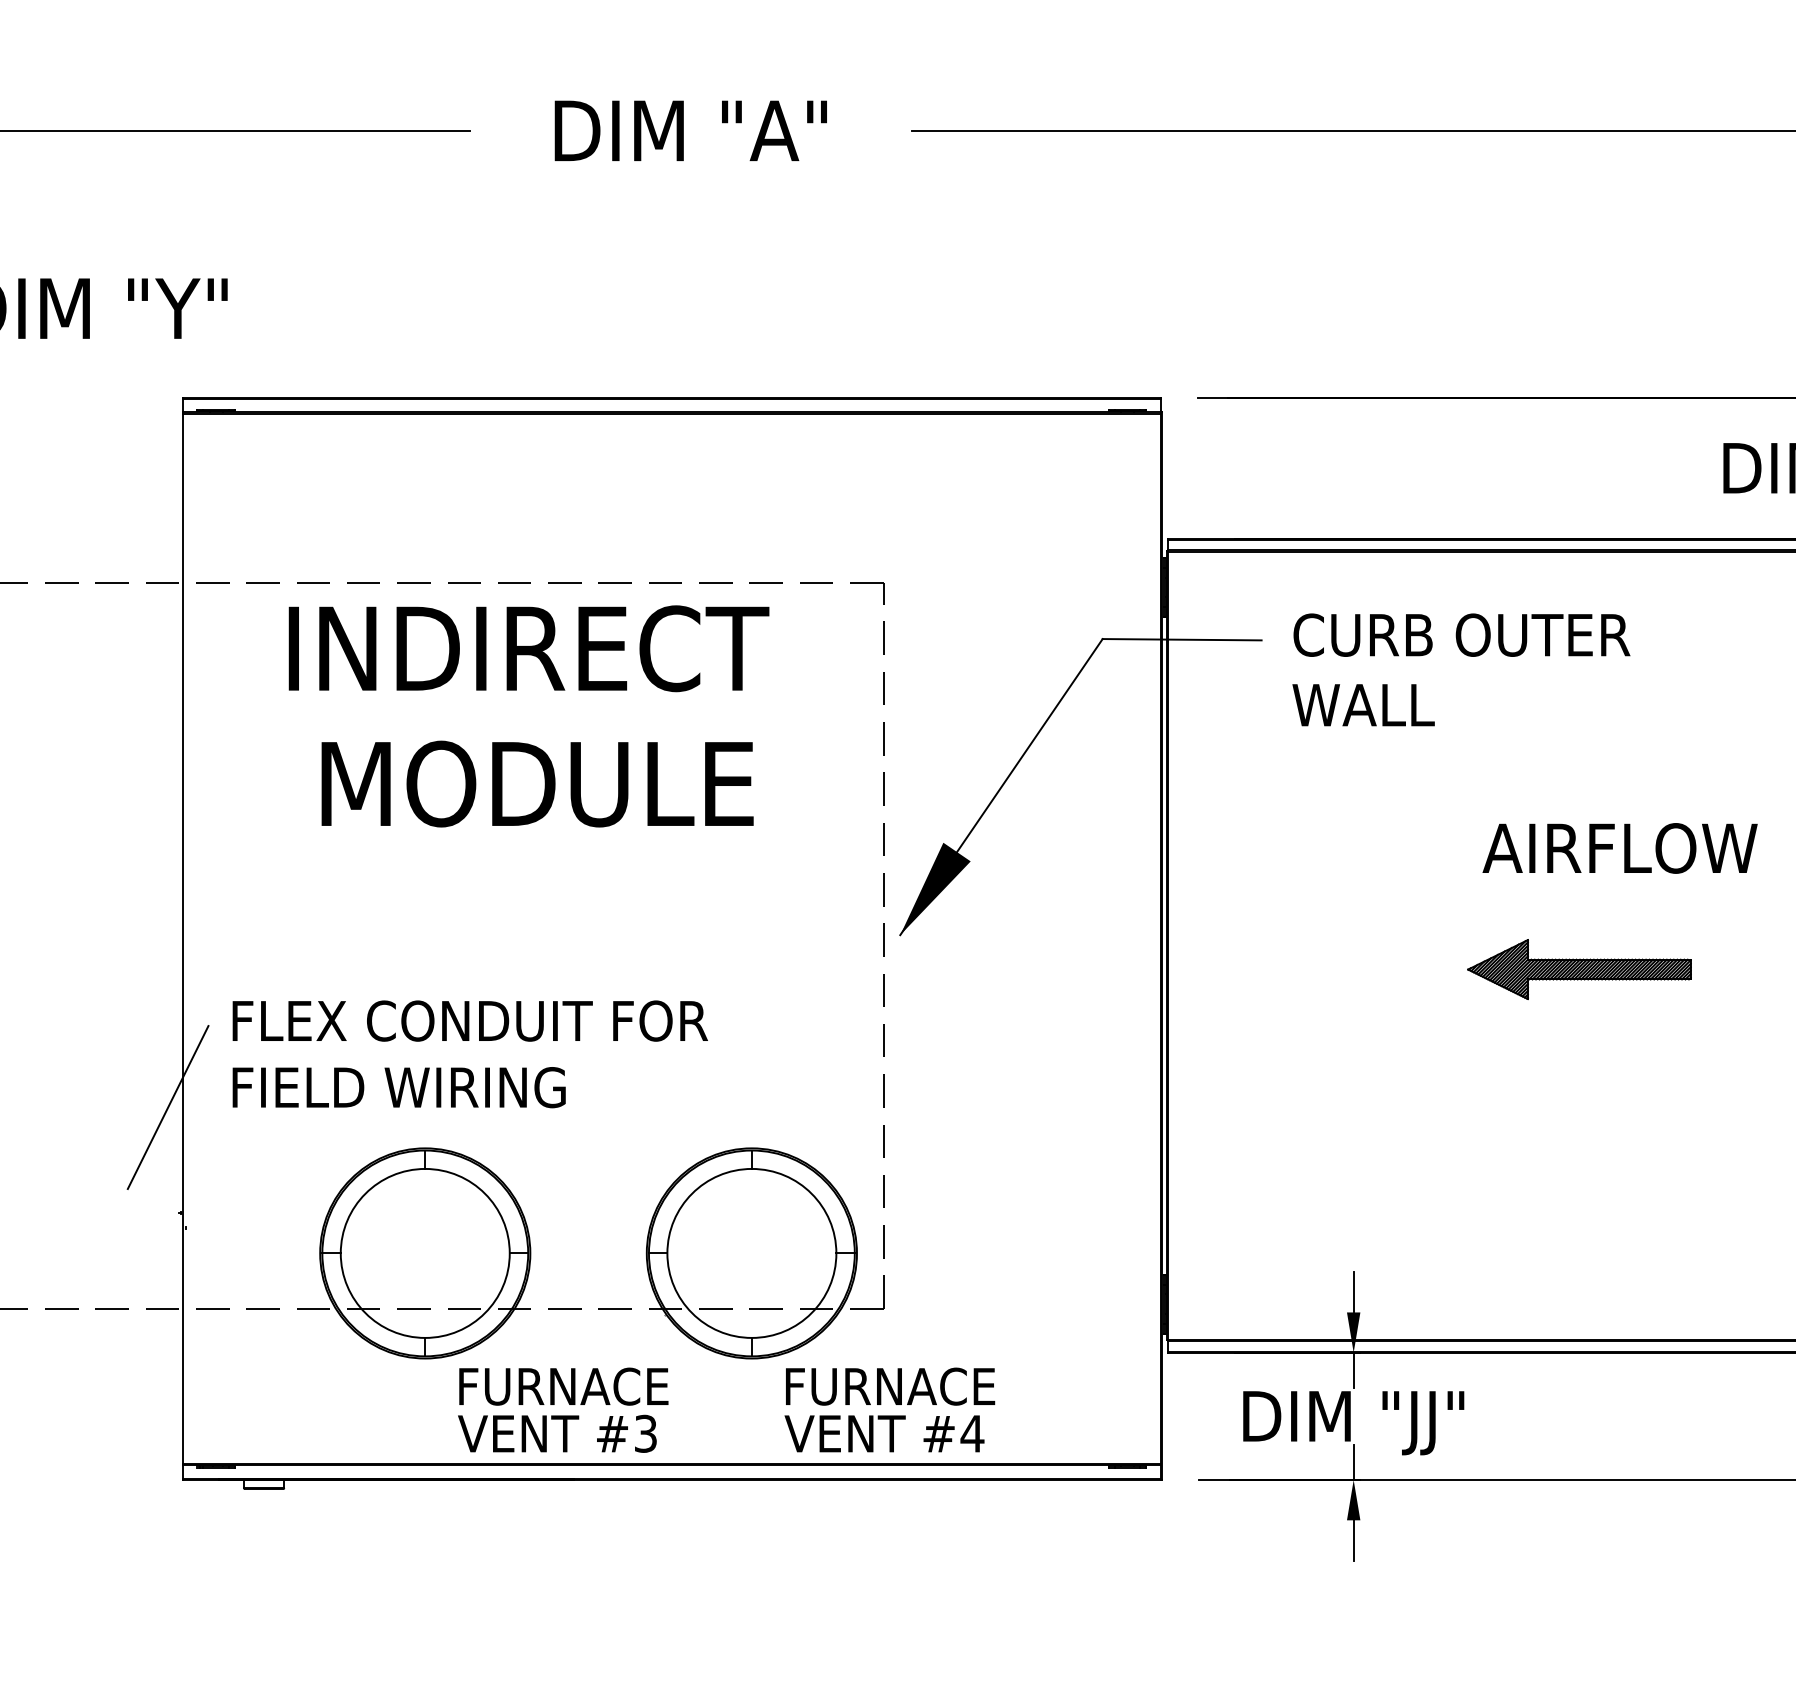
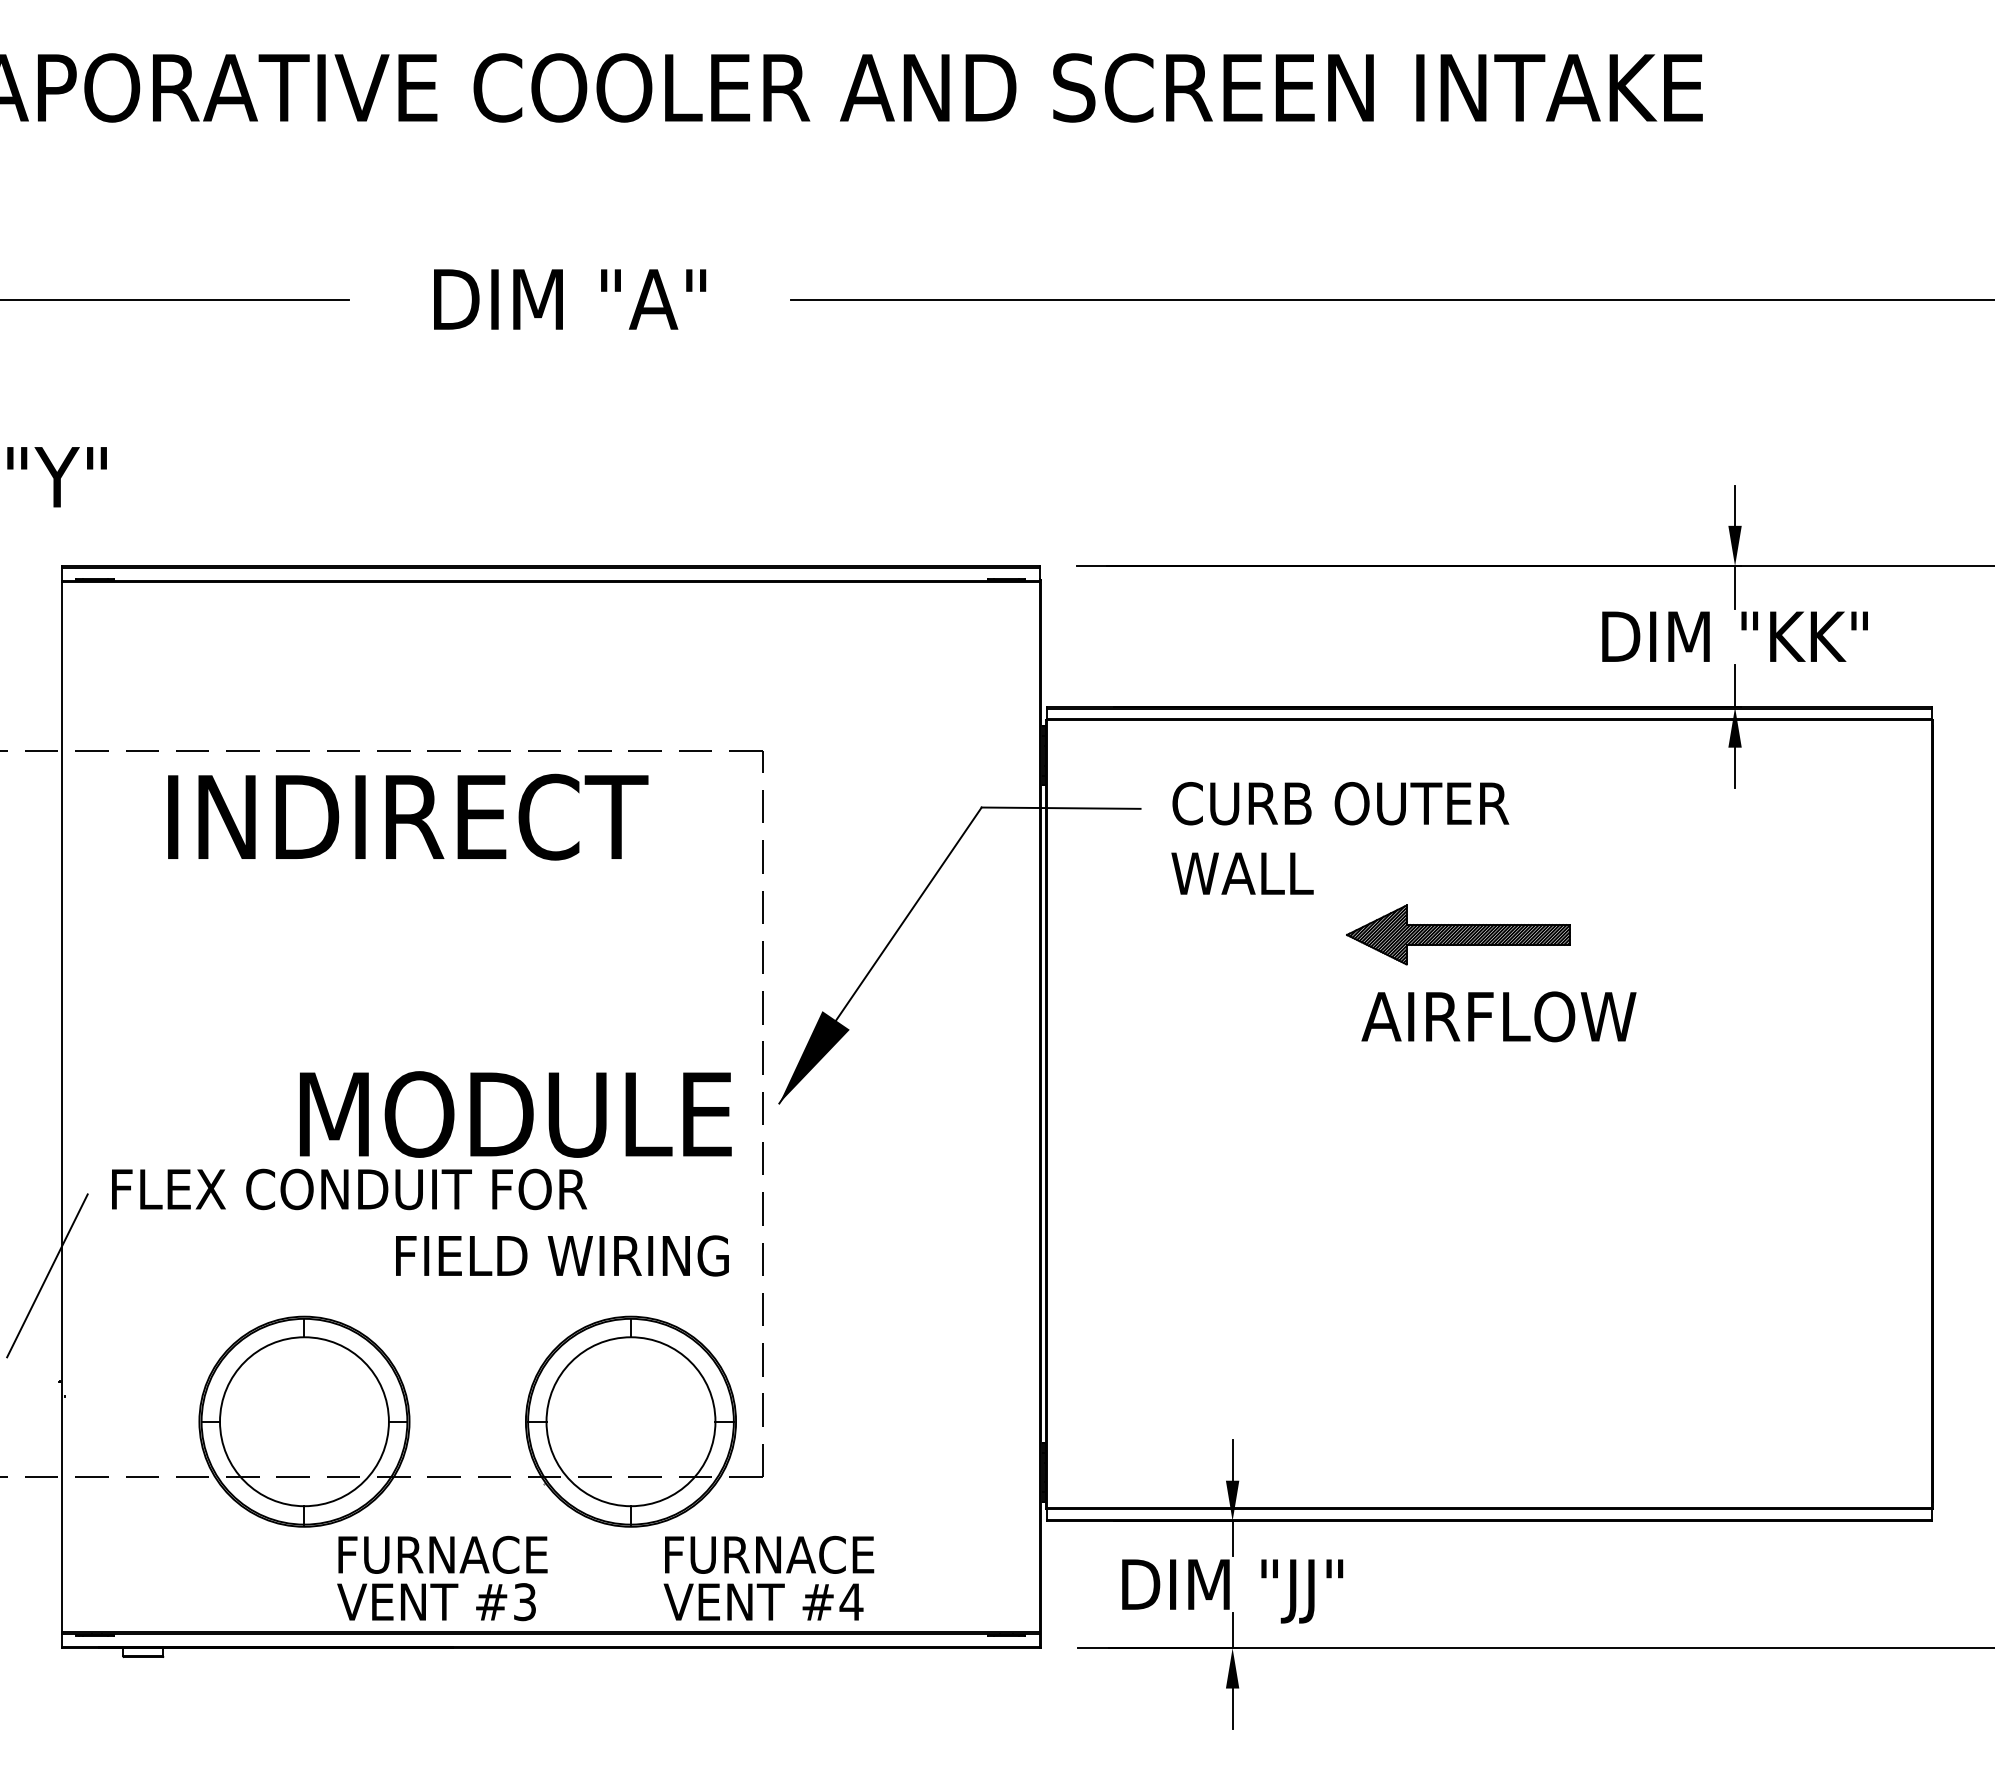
text: (537, 784) -> (515, 1114), moved
part: (1579, 969) -> (1458, 934), moved
text: (399, 1087) -> (562, 1255), moved

